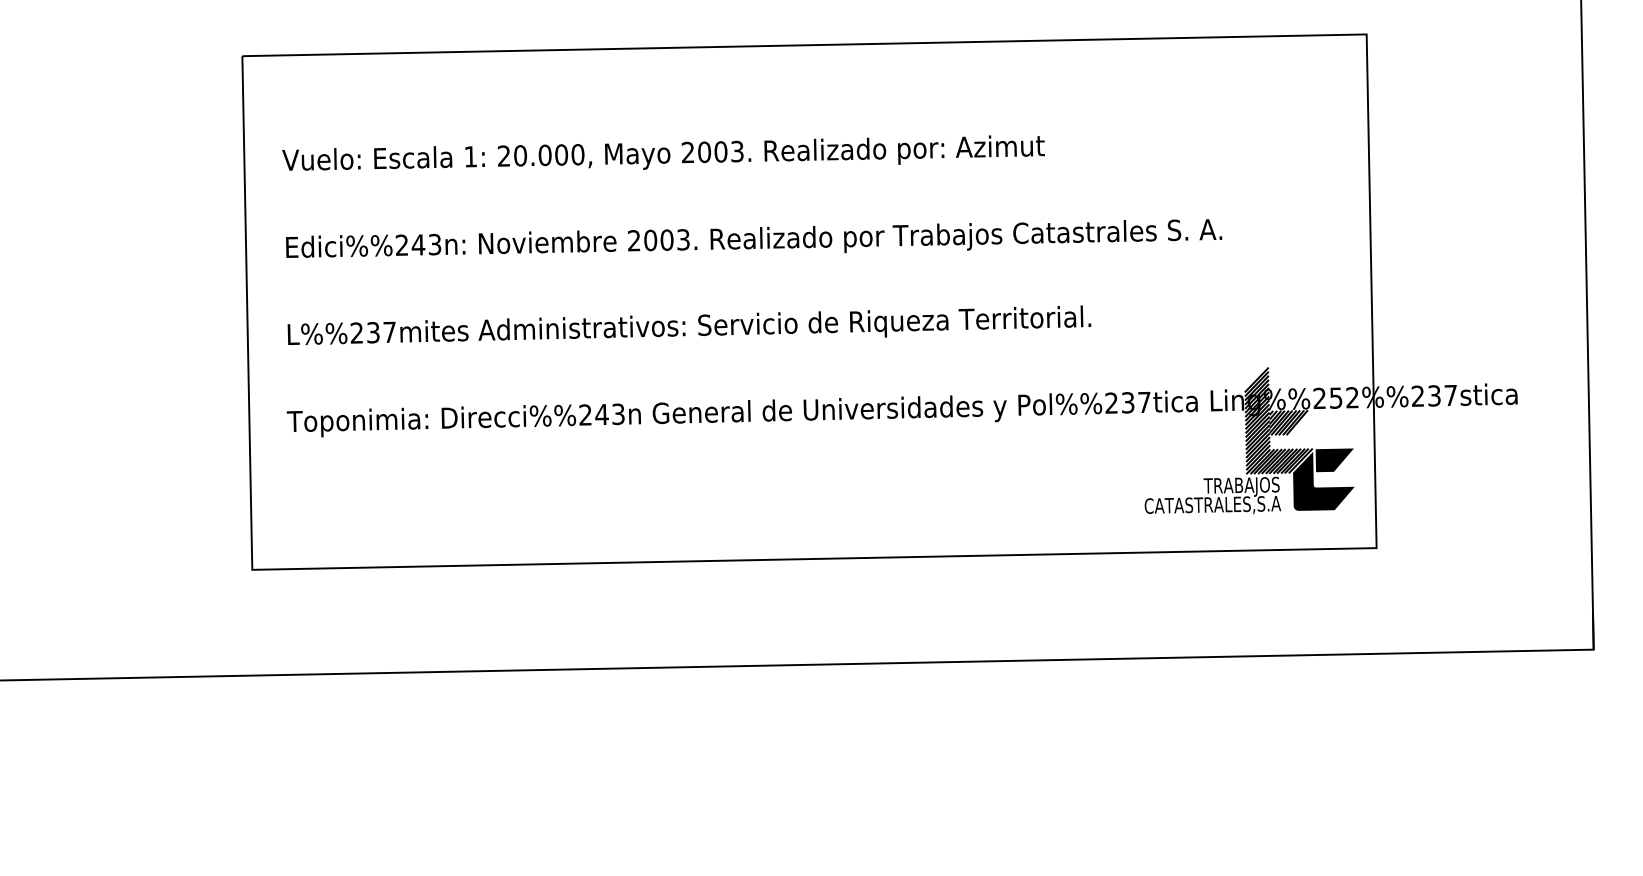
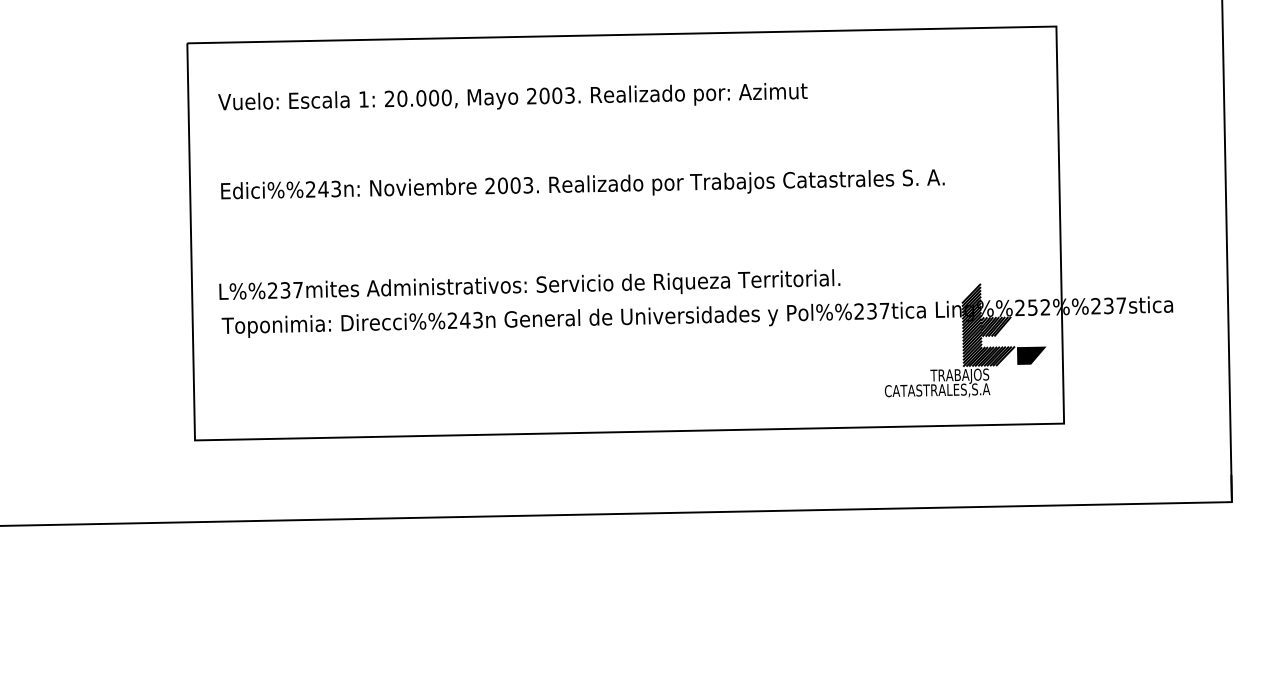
text: (663, 152) -> (512, 96), moved
text: (689, 324) -> (529, 284), moved
fill: (1323, 480) -> (1023, 371), removed

